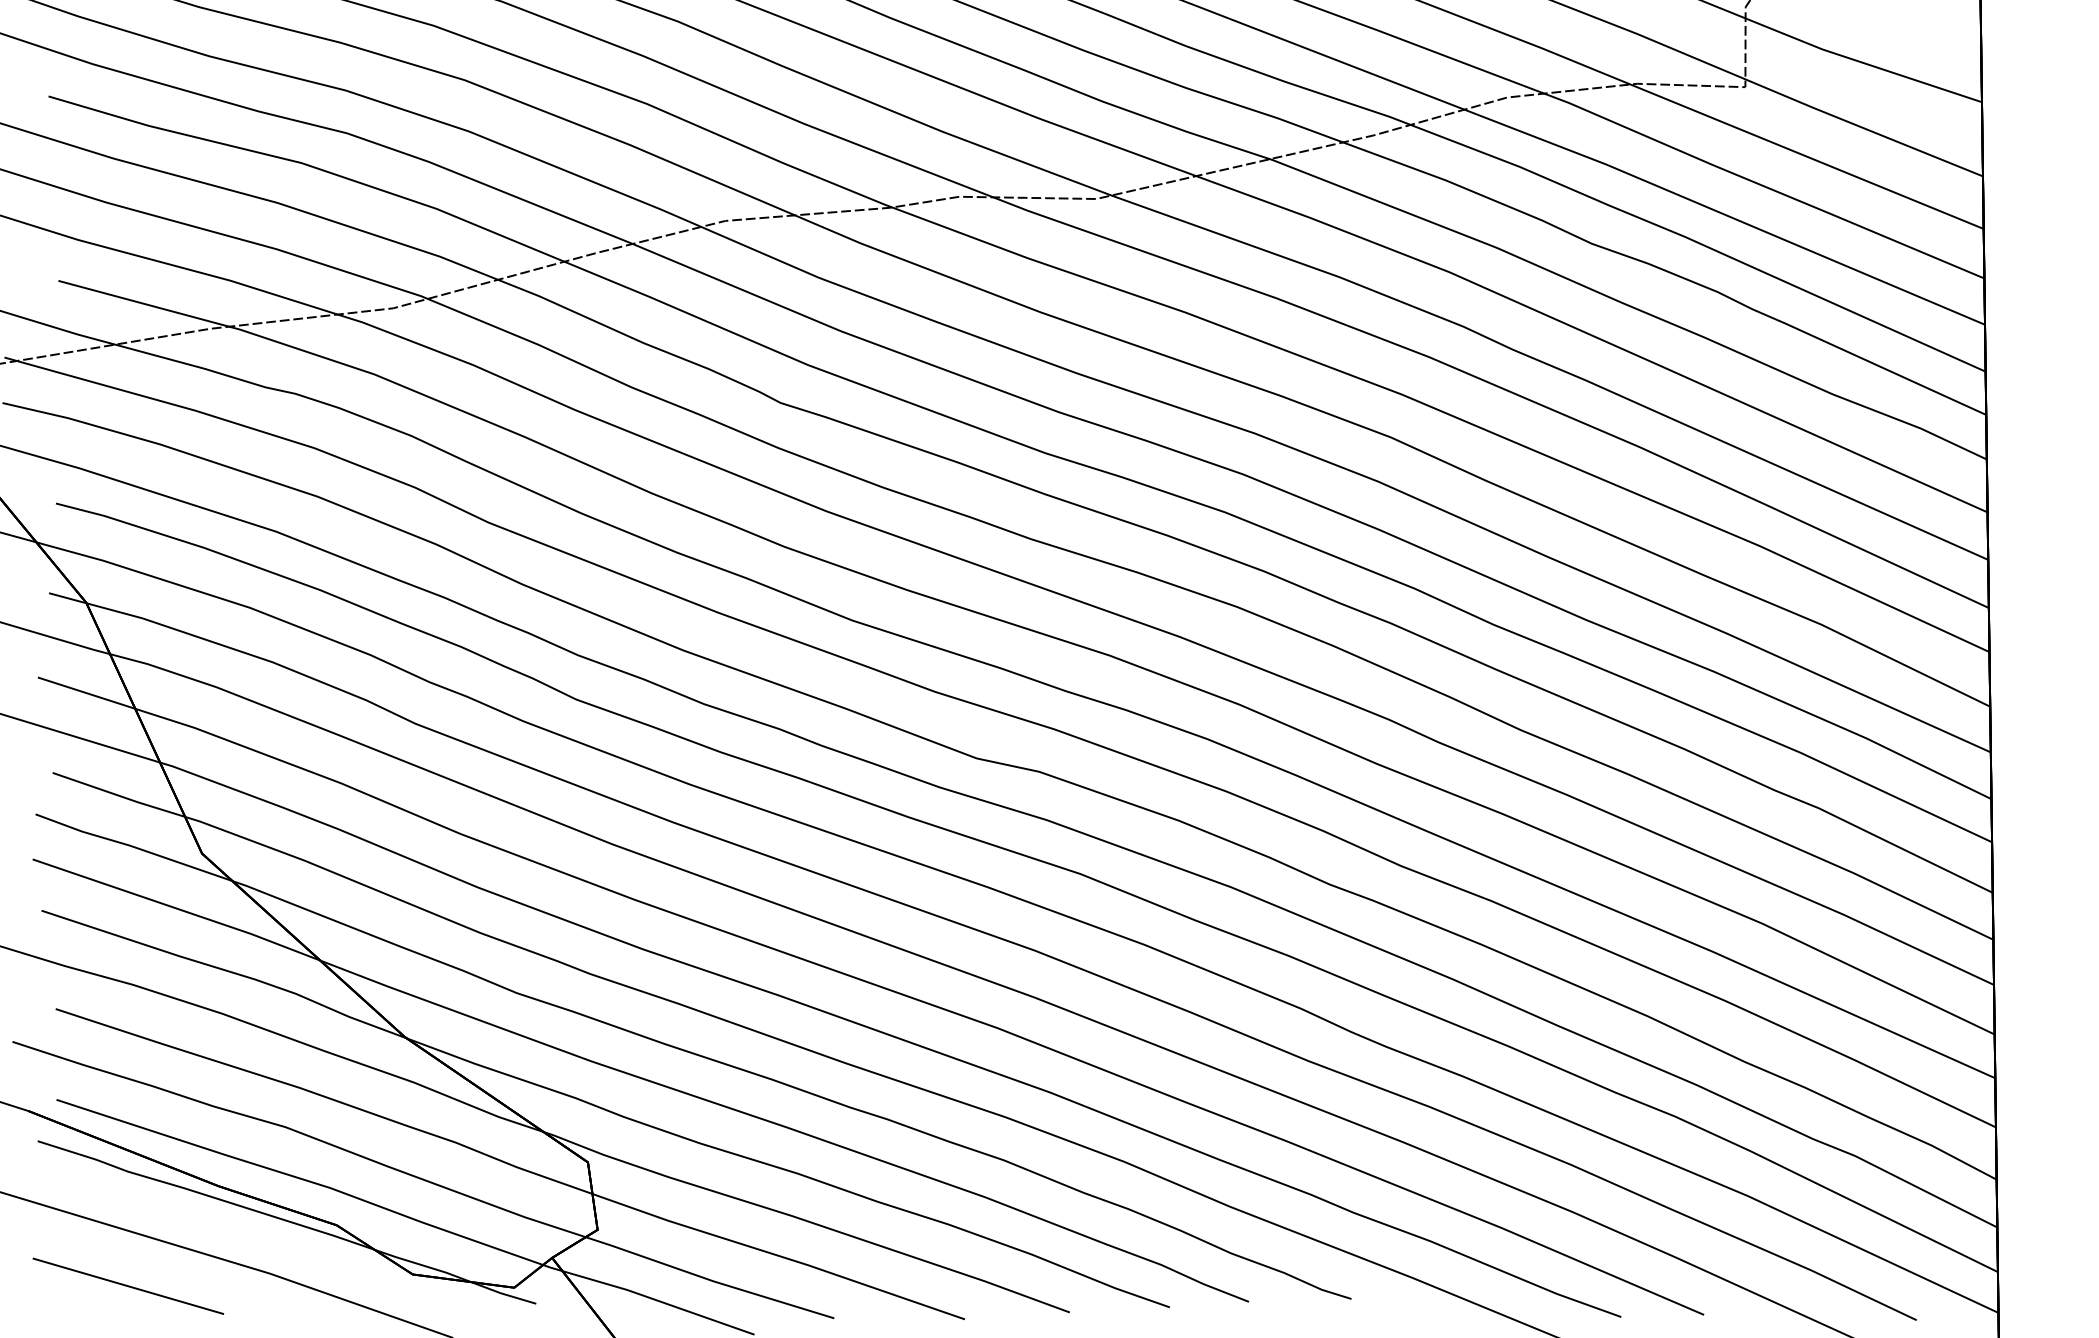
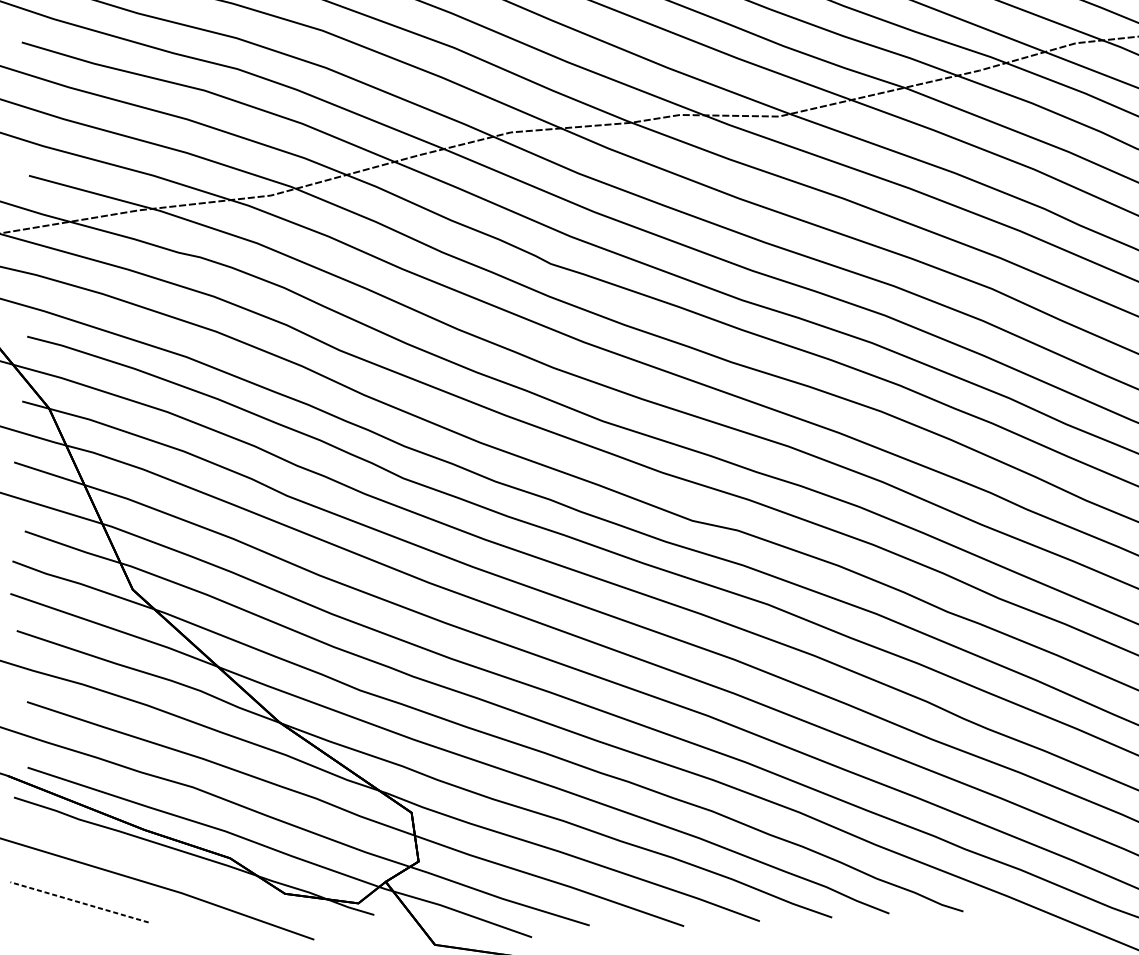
line: (128, 1286) -> (79, 902), solid -> dashed

